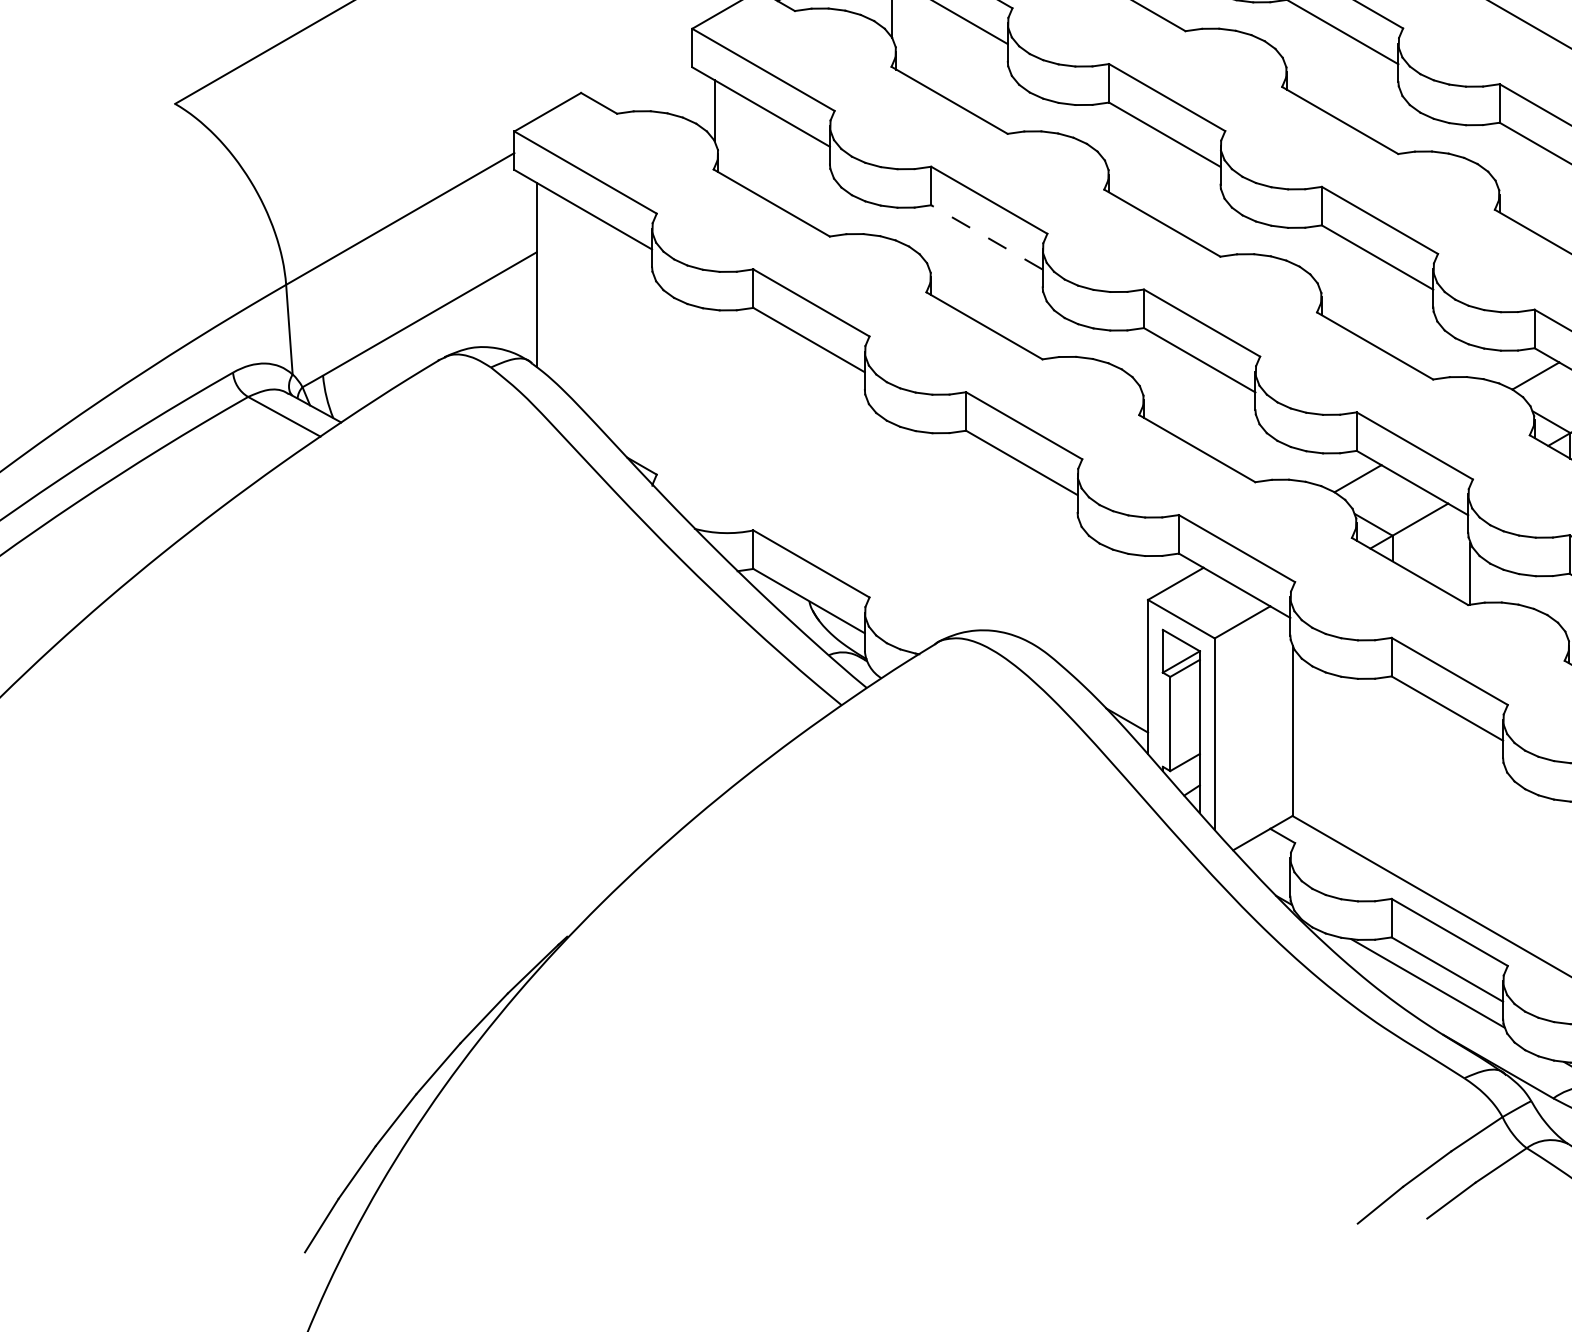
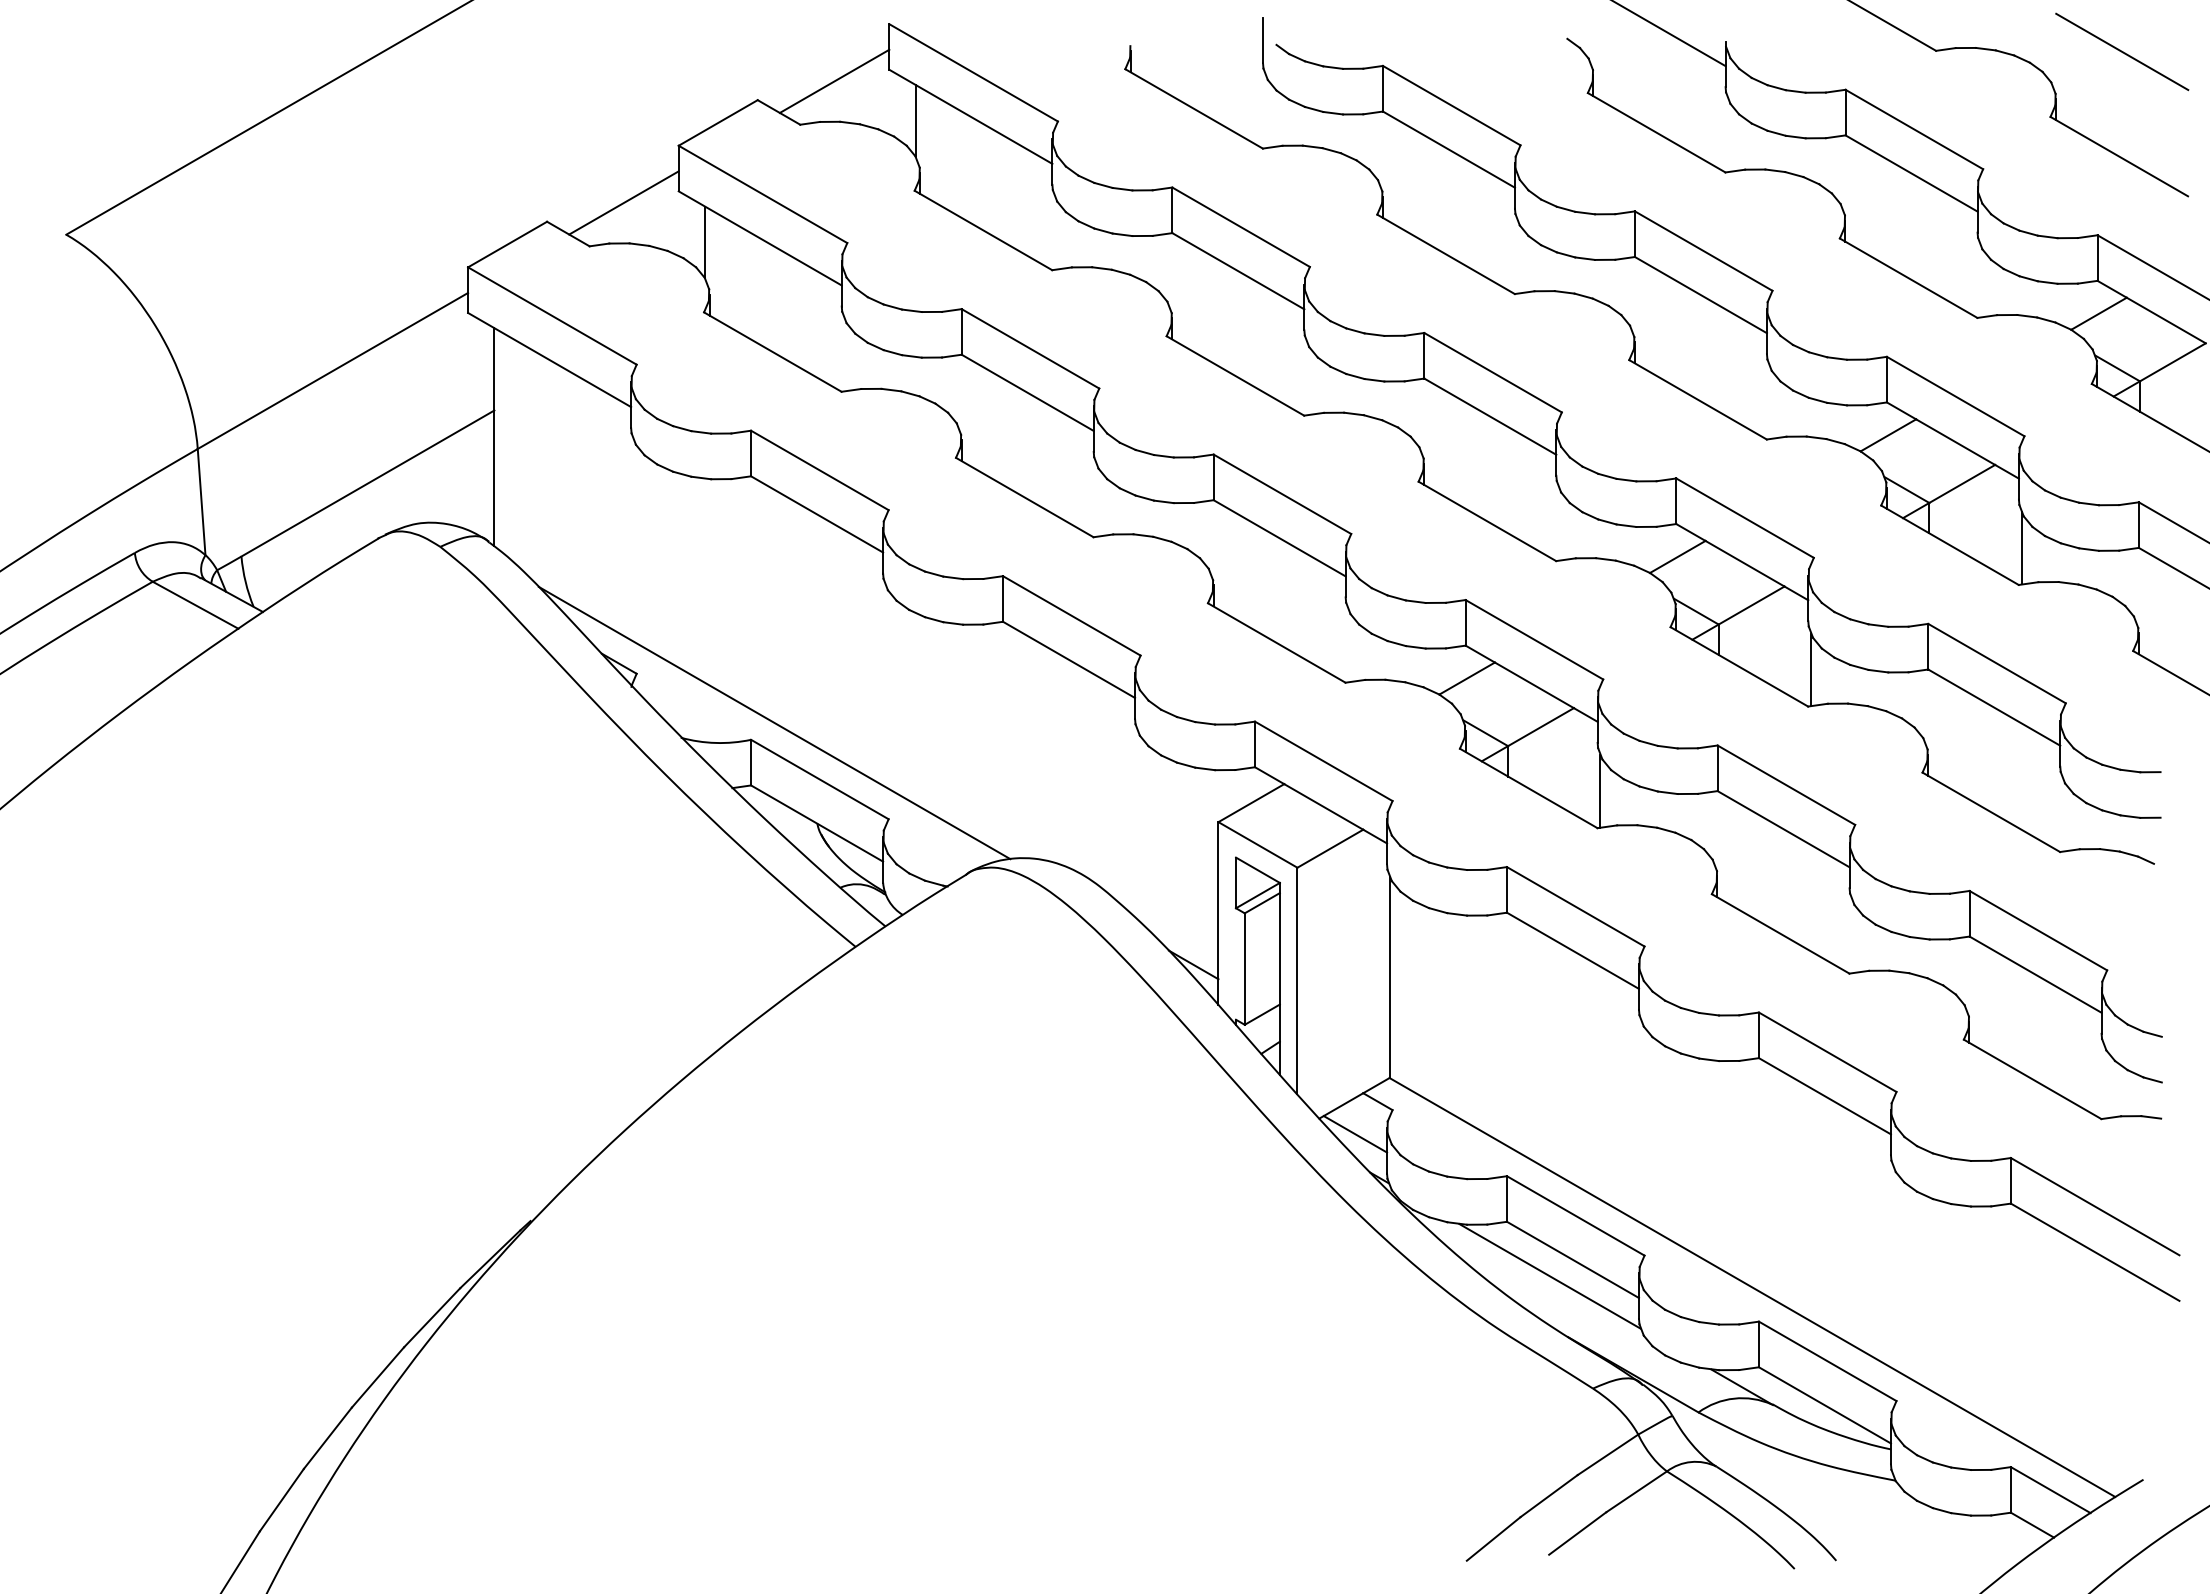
line: (645, 76) -> (623, 202), added
line: (986, 237) -> (1027, 392), dashed -> solid
line: (773, 515) -> (774, 722), added
line: (1263, 863) -> (1355, 1134), added

